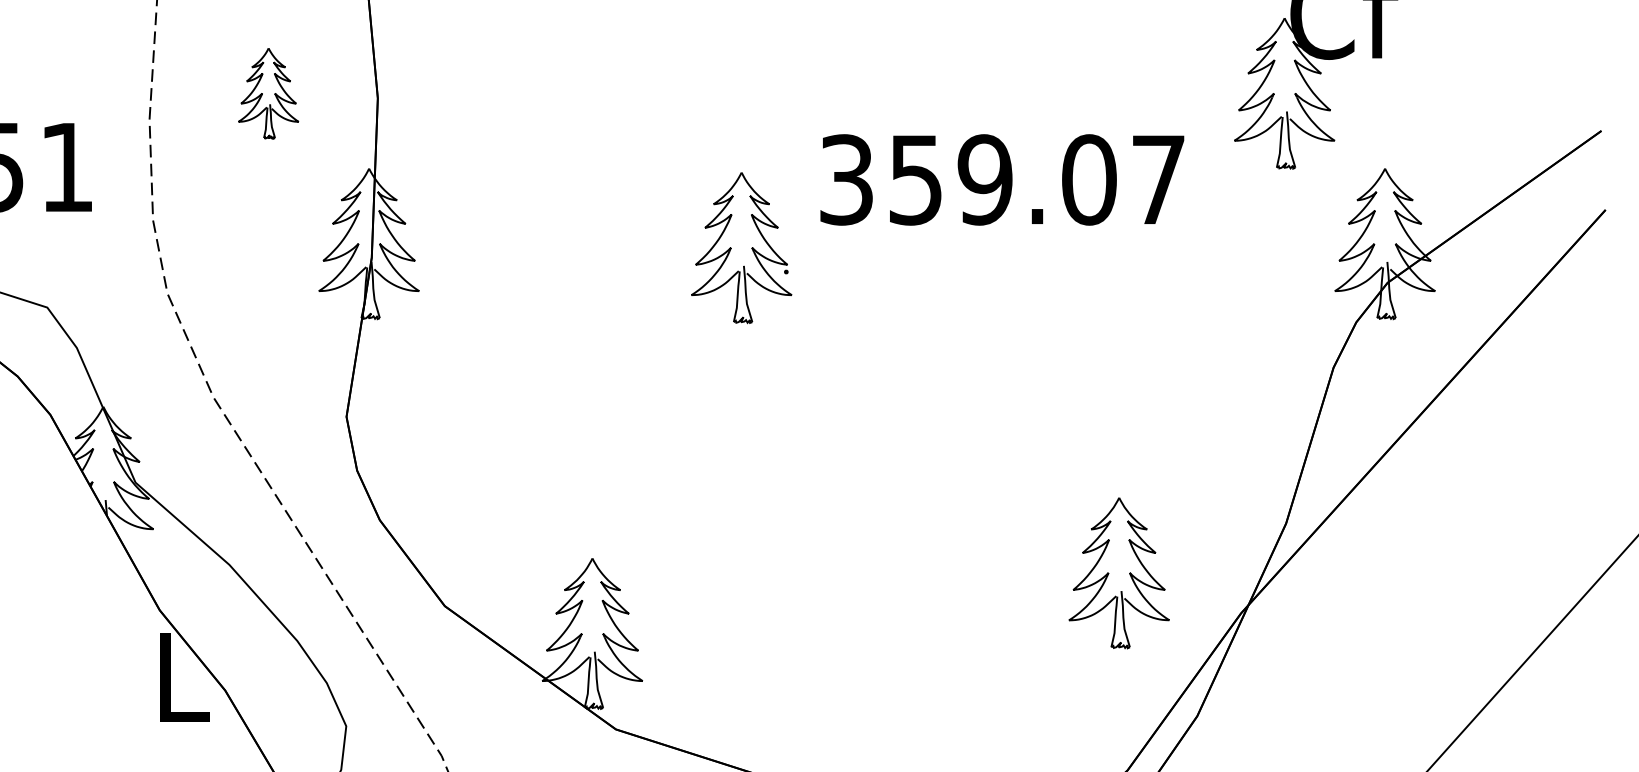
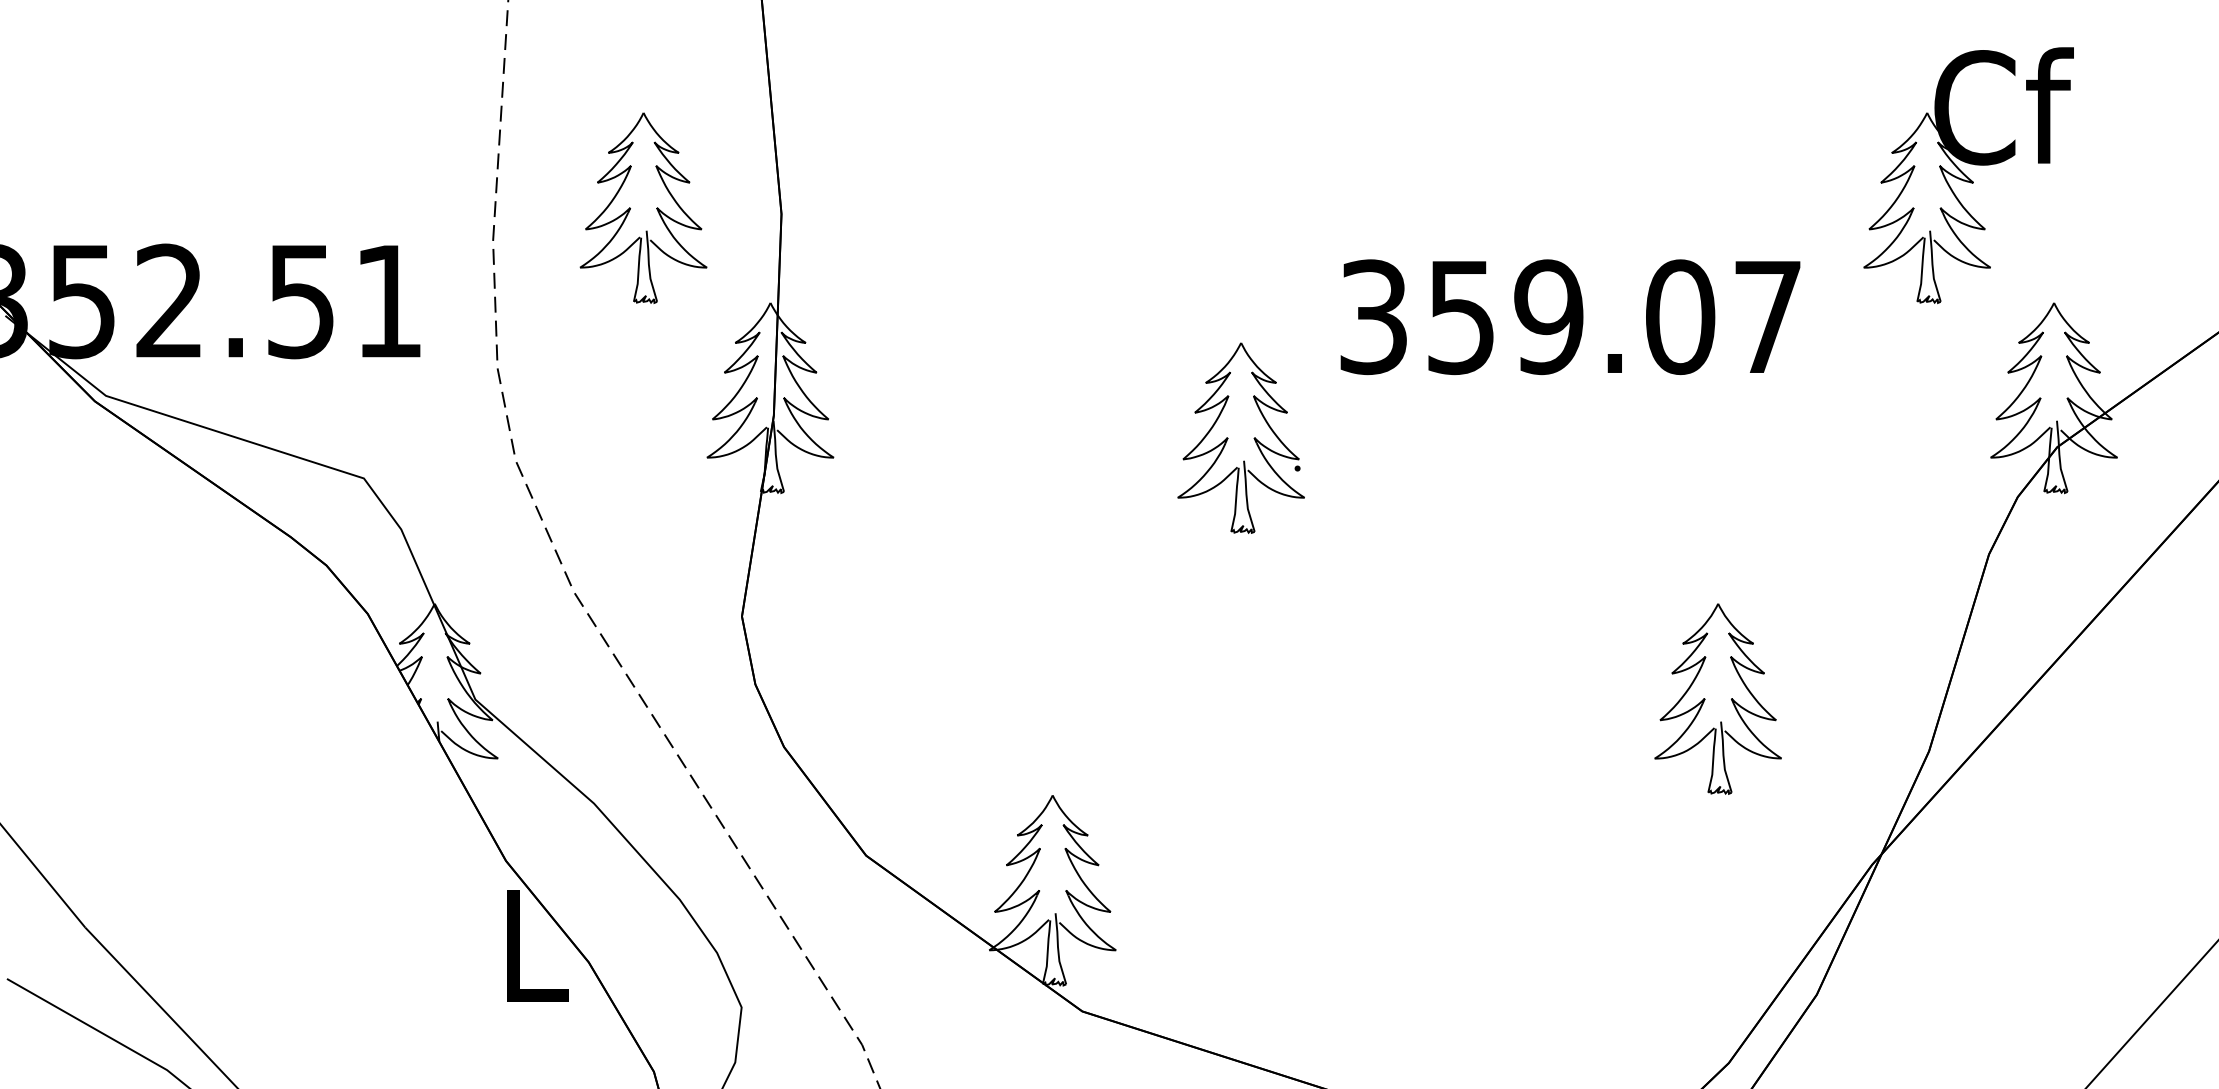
part: (268, 93) -> (643, 207), size x1.67
part: (731, 248) -> (1228, 438), moved
part: (1109, 572) -> (1705, 698), moved

